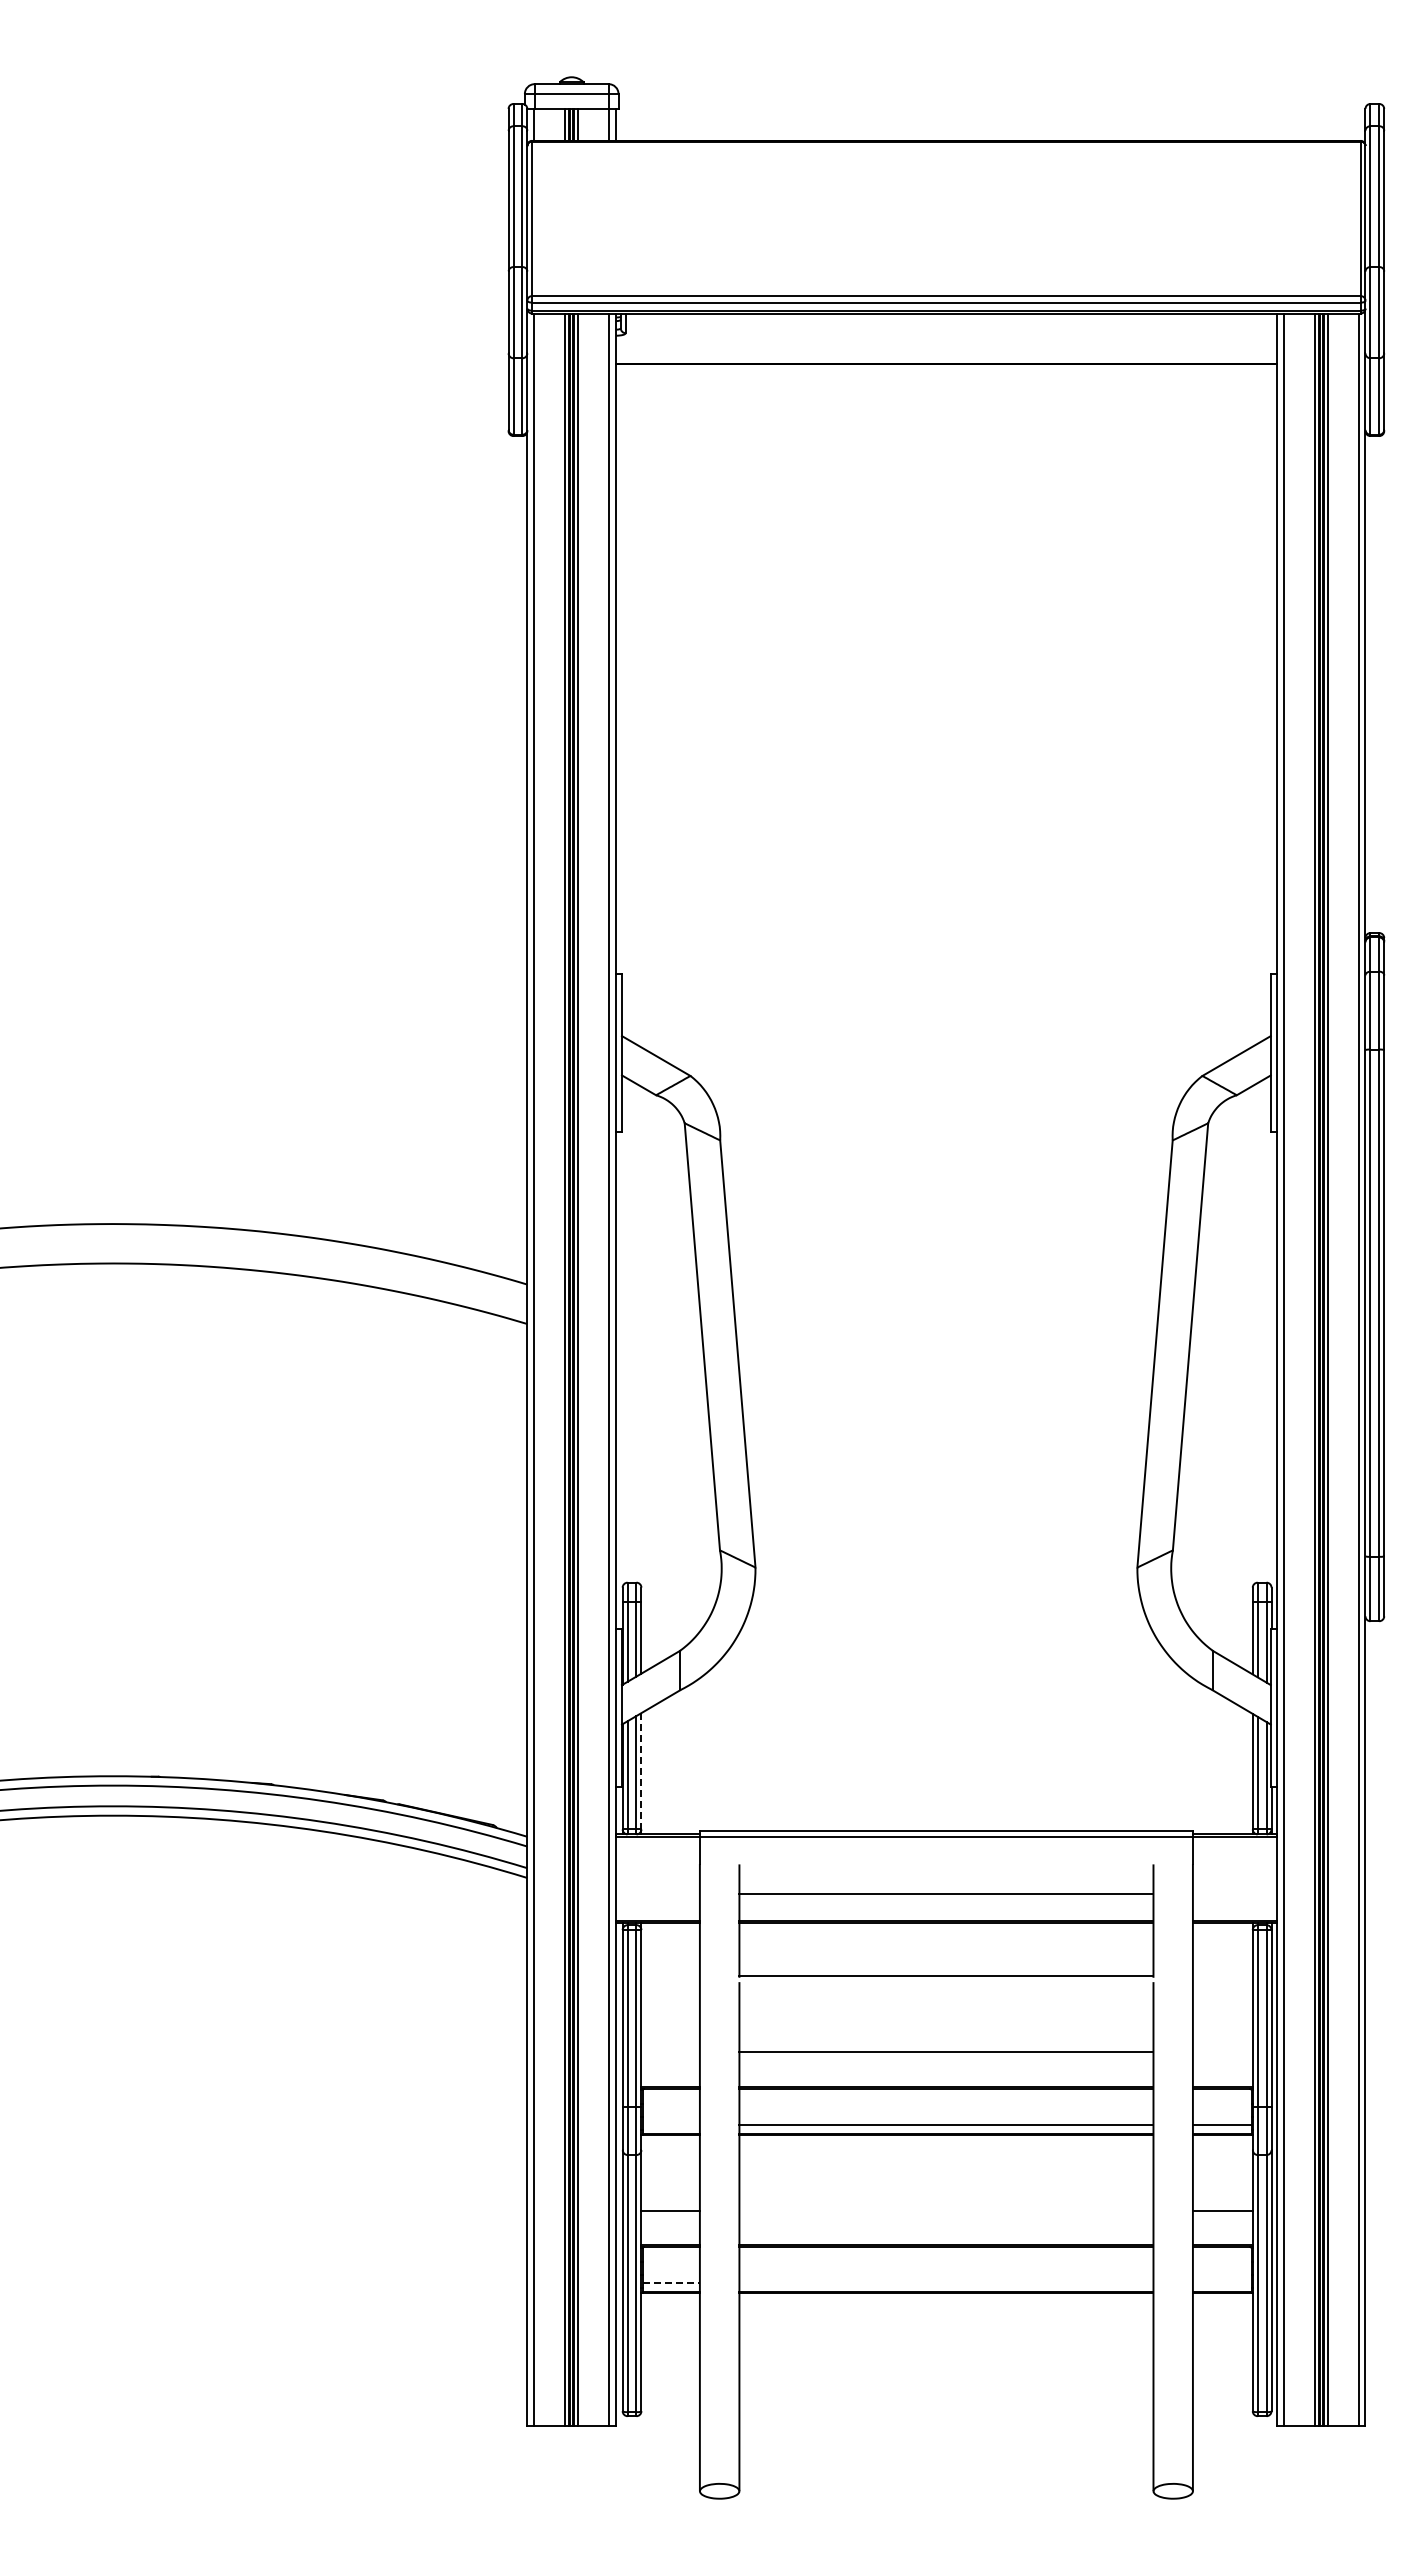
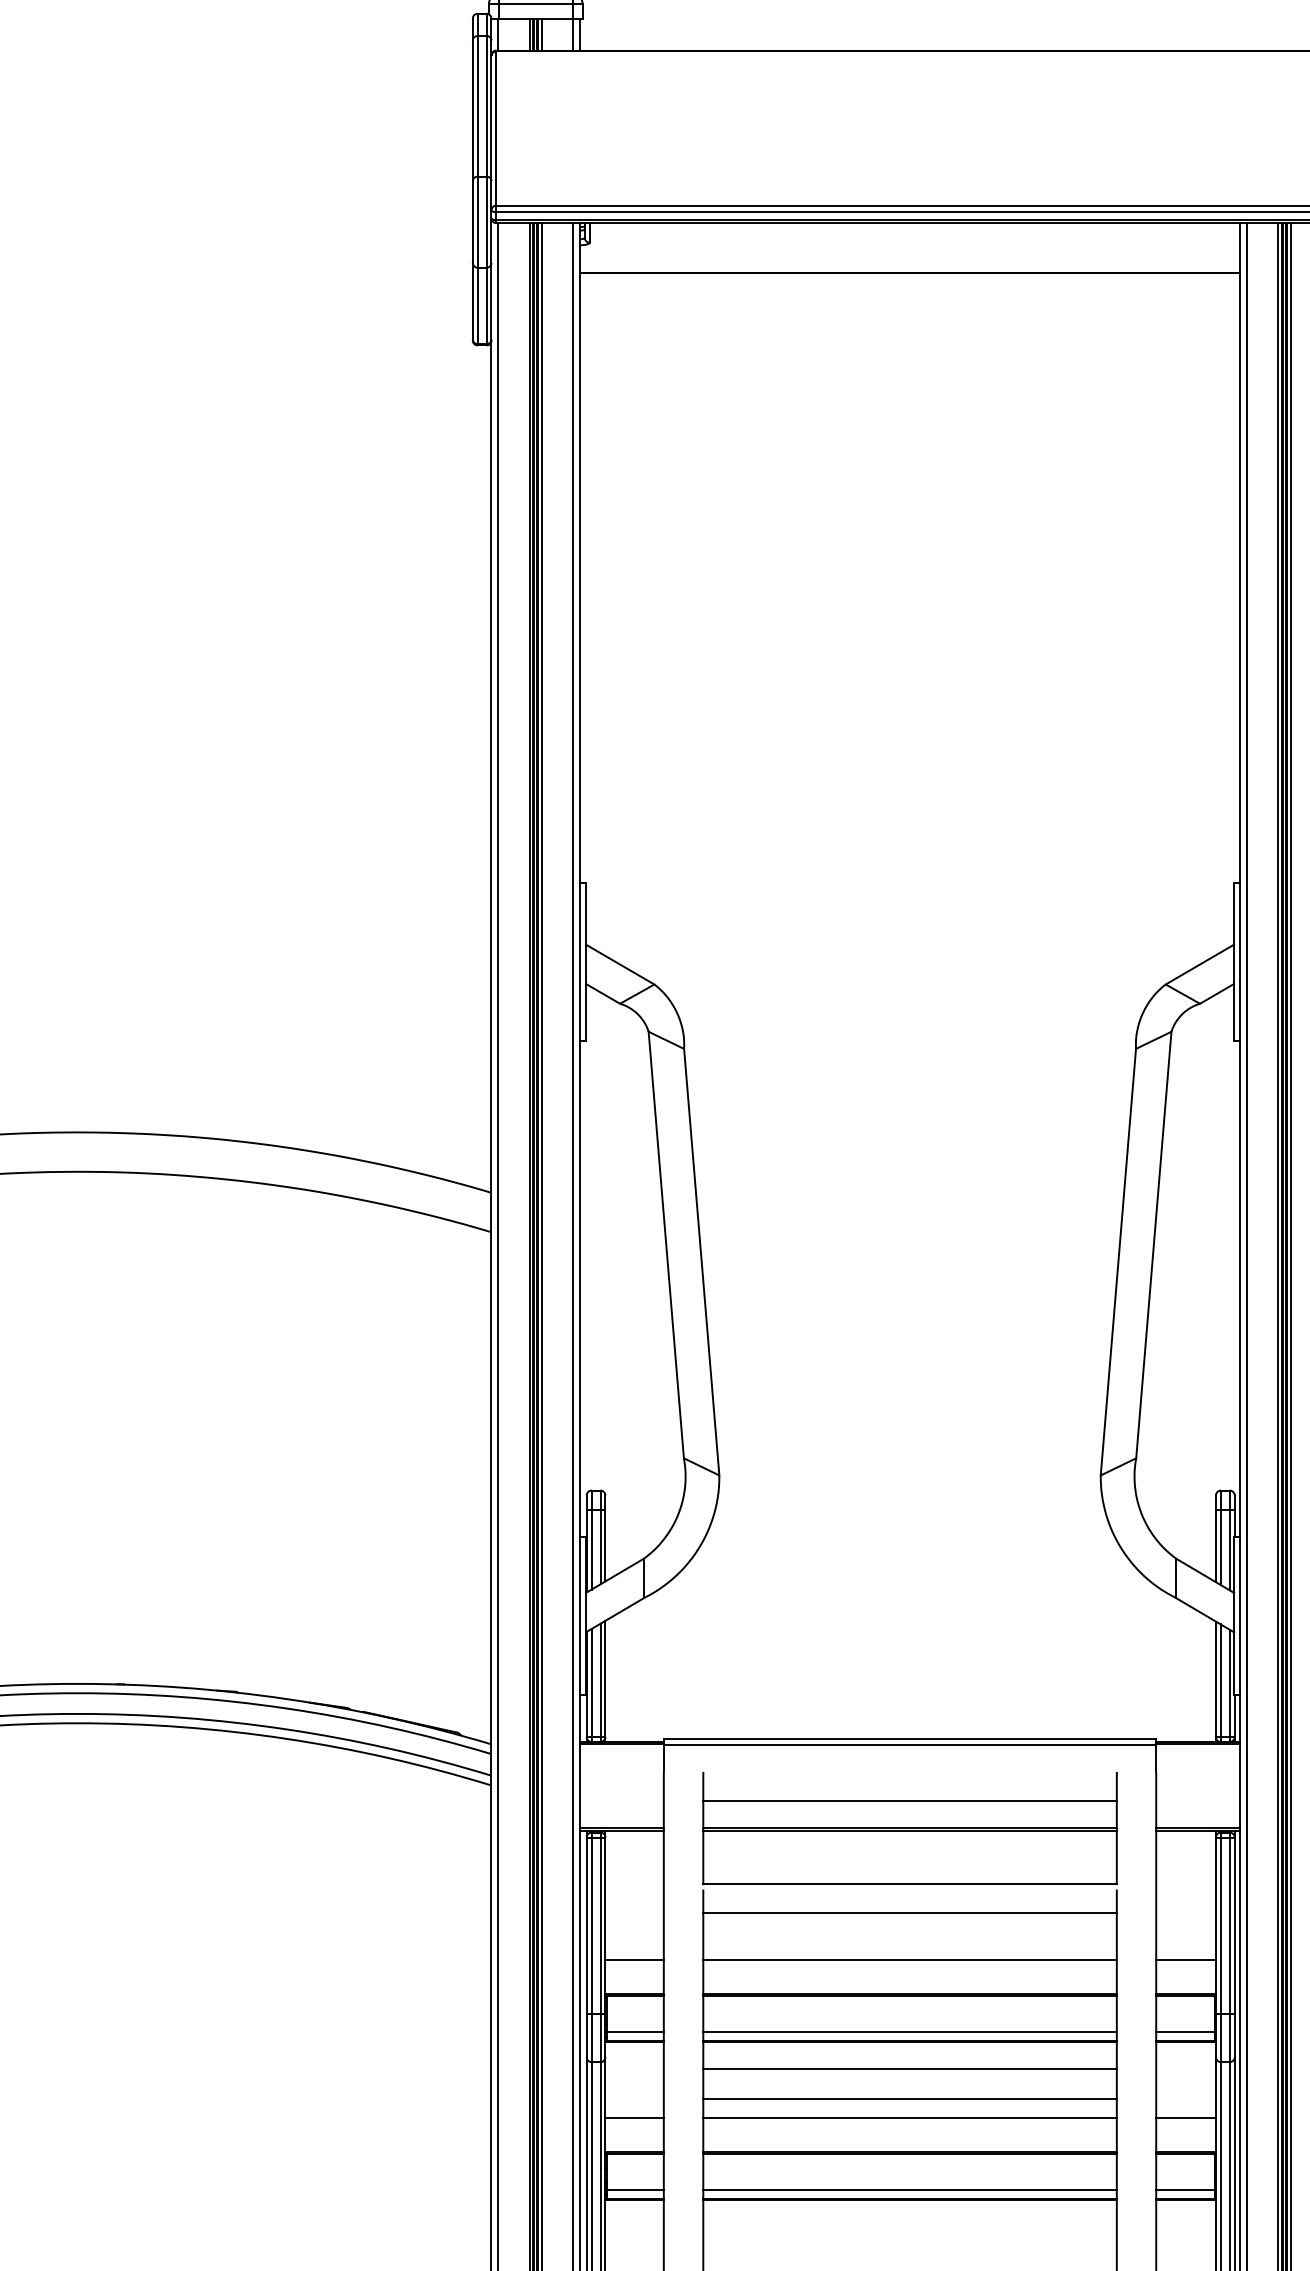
line: (641, 1771) -> (605, 1679), dashed -> solid
line: (946, 2005) -> (910, 1912), added
line: (670, 2052) -> (634, 1959), added
line: (1222, 2052) -> (1185, 1959), added
line: (670, 2125) -> (634, 2032), added
line: (946, 2162) -> (910, 2069), added
line: (946, 2191) -> (910, 2098), added
line: (946, 2210) -> (910, 2117), added
line: (671, 2283) -> (635, 2190), dashed -> solid
line: (946, 2283) -> (910, 2190), added
line: (1221, 2283) -> (1184, 2190), added

